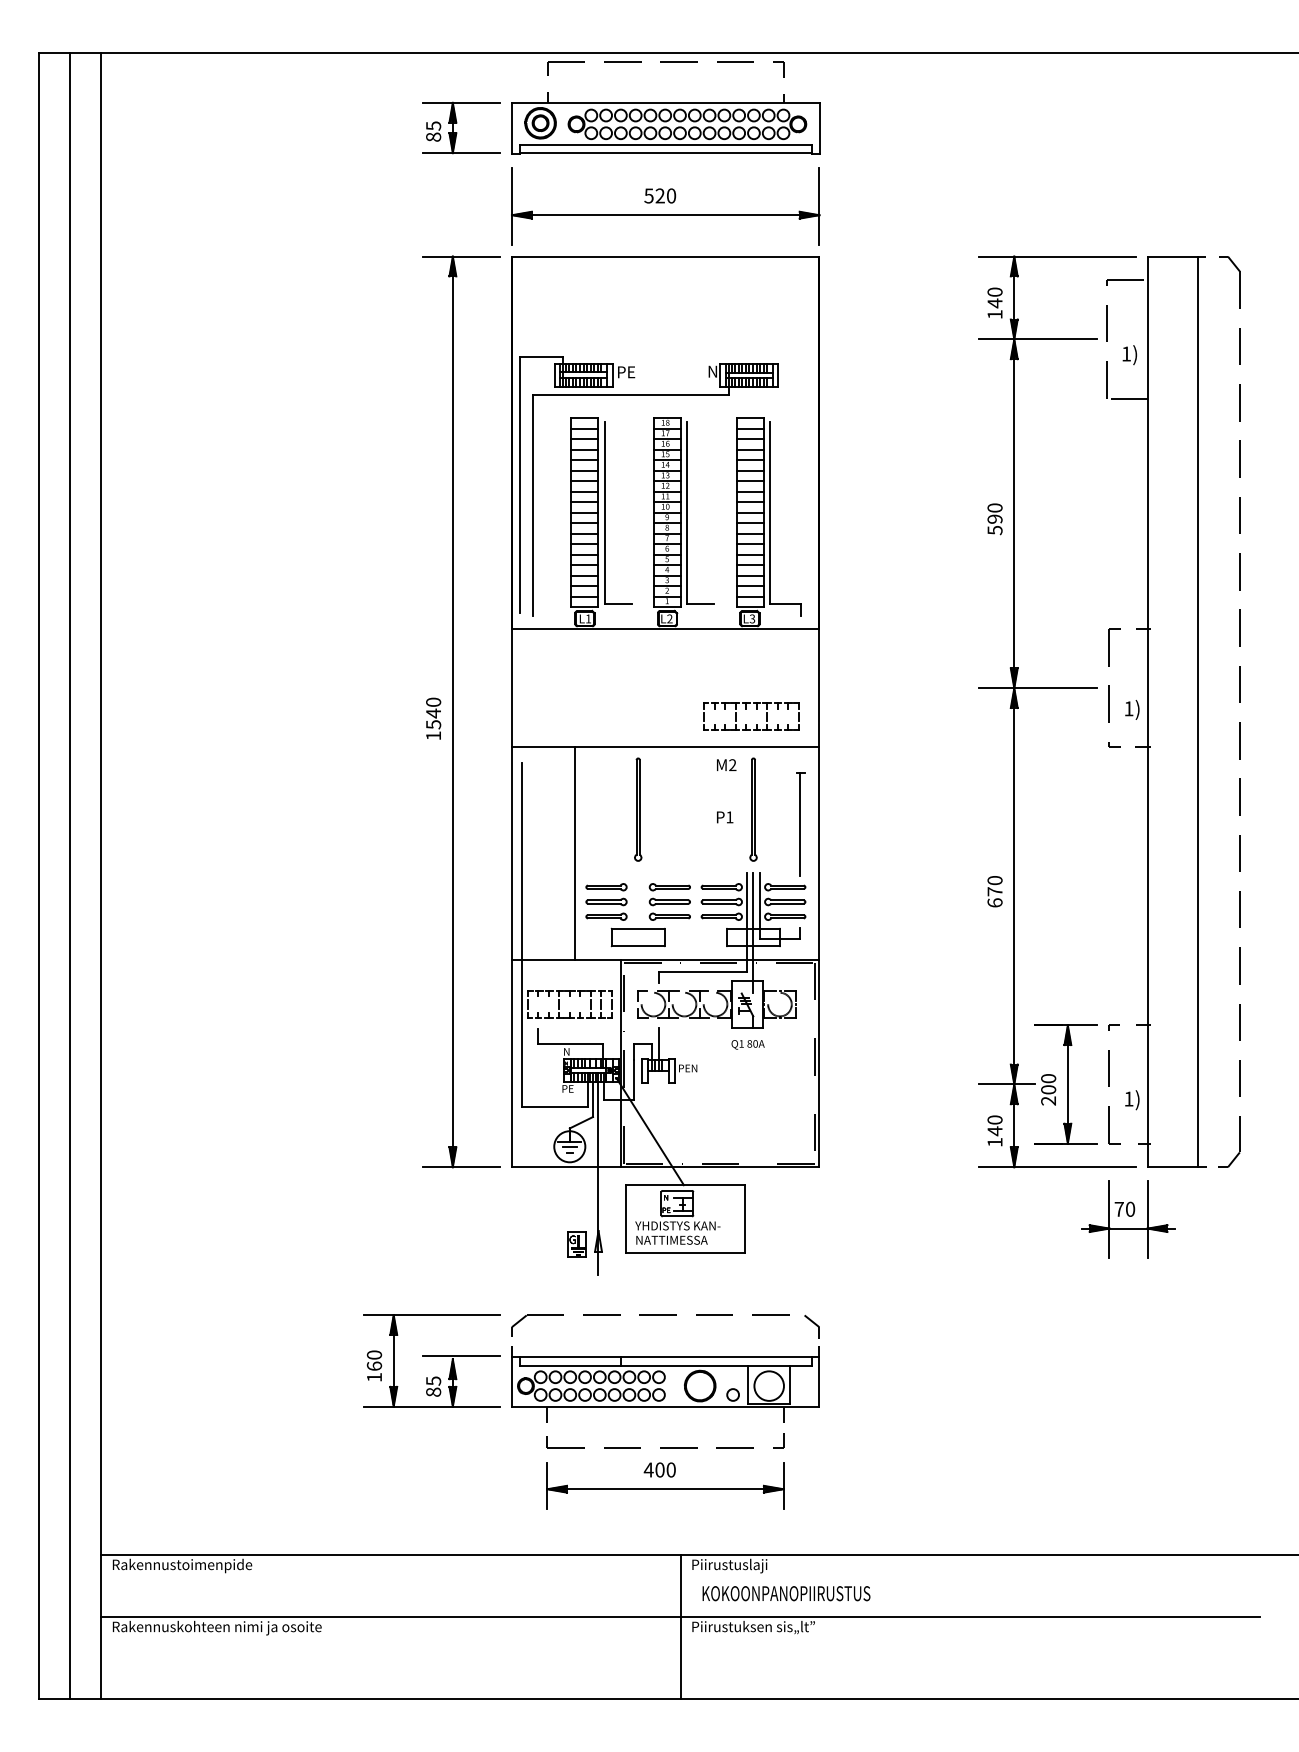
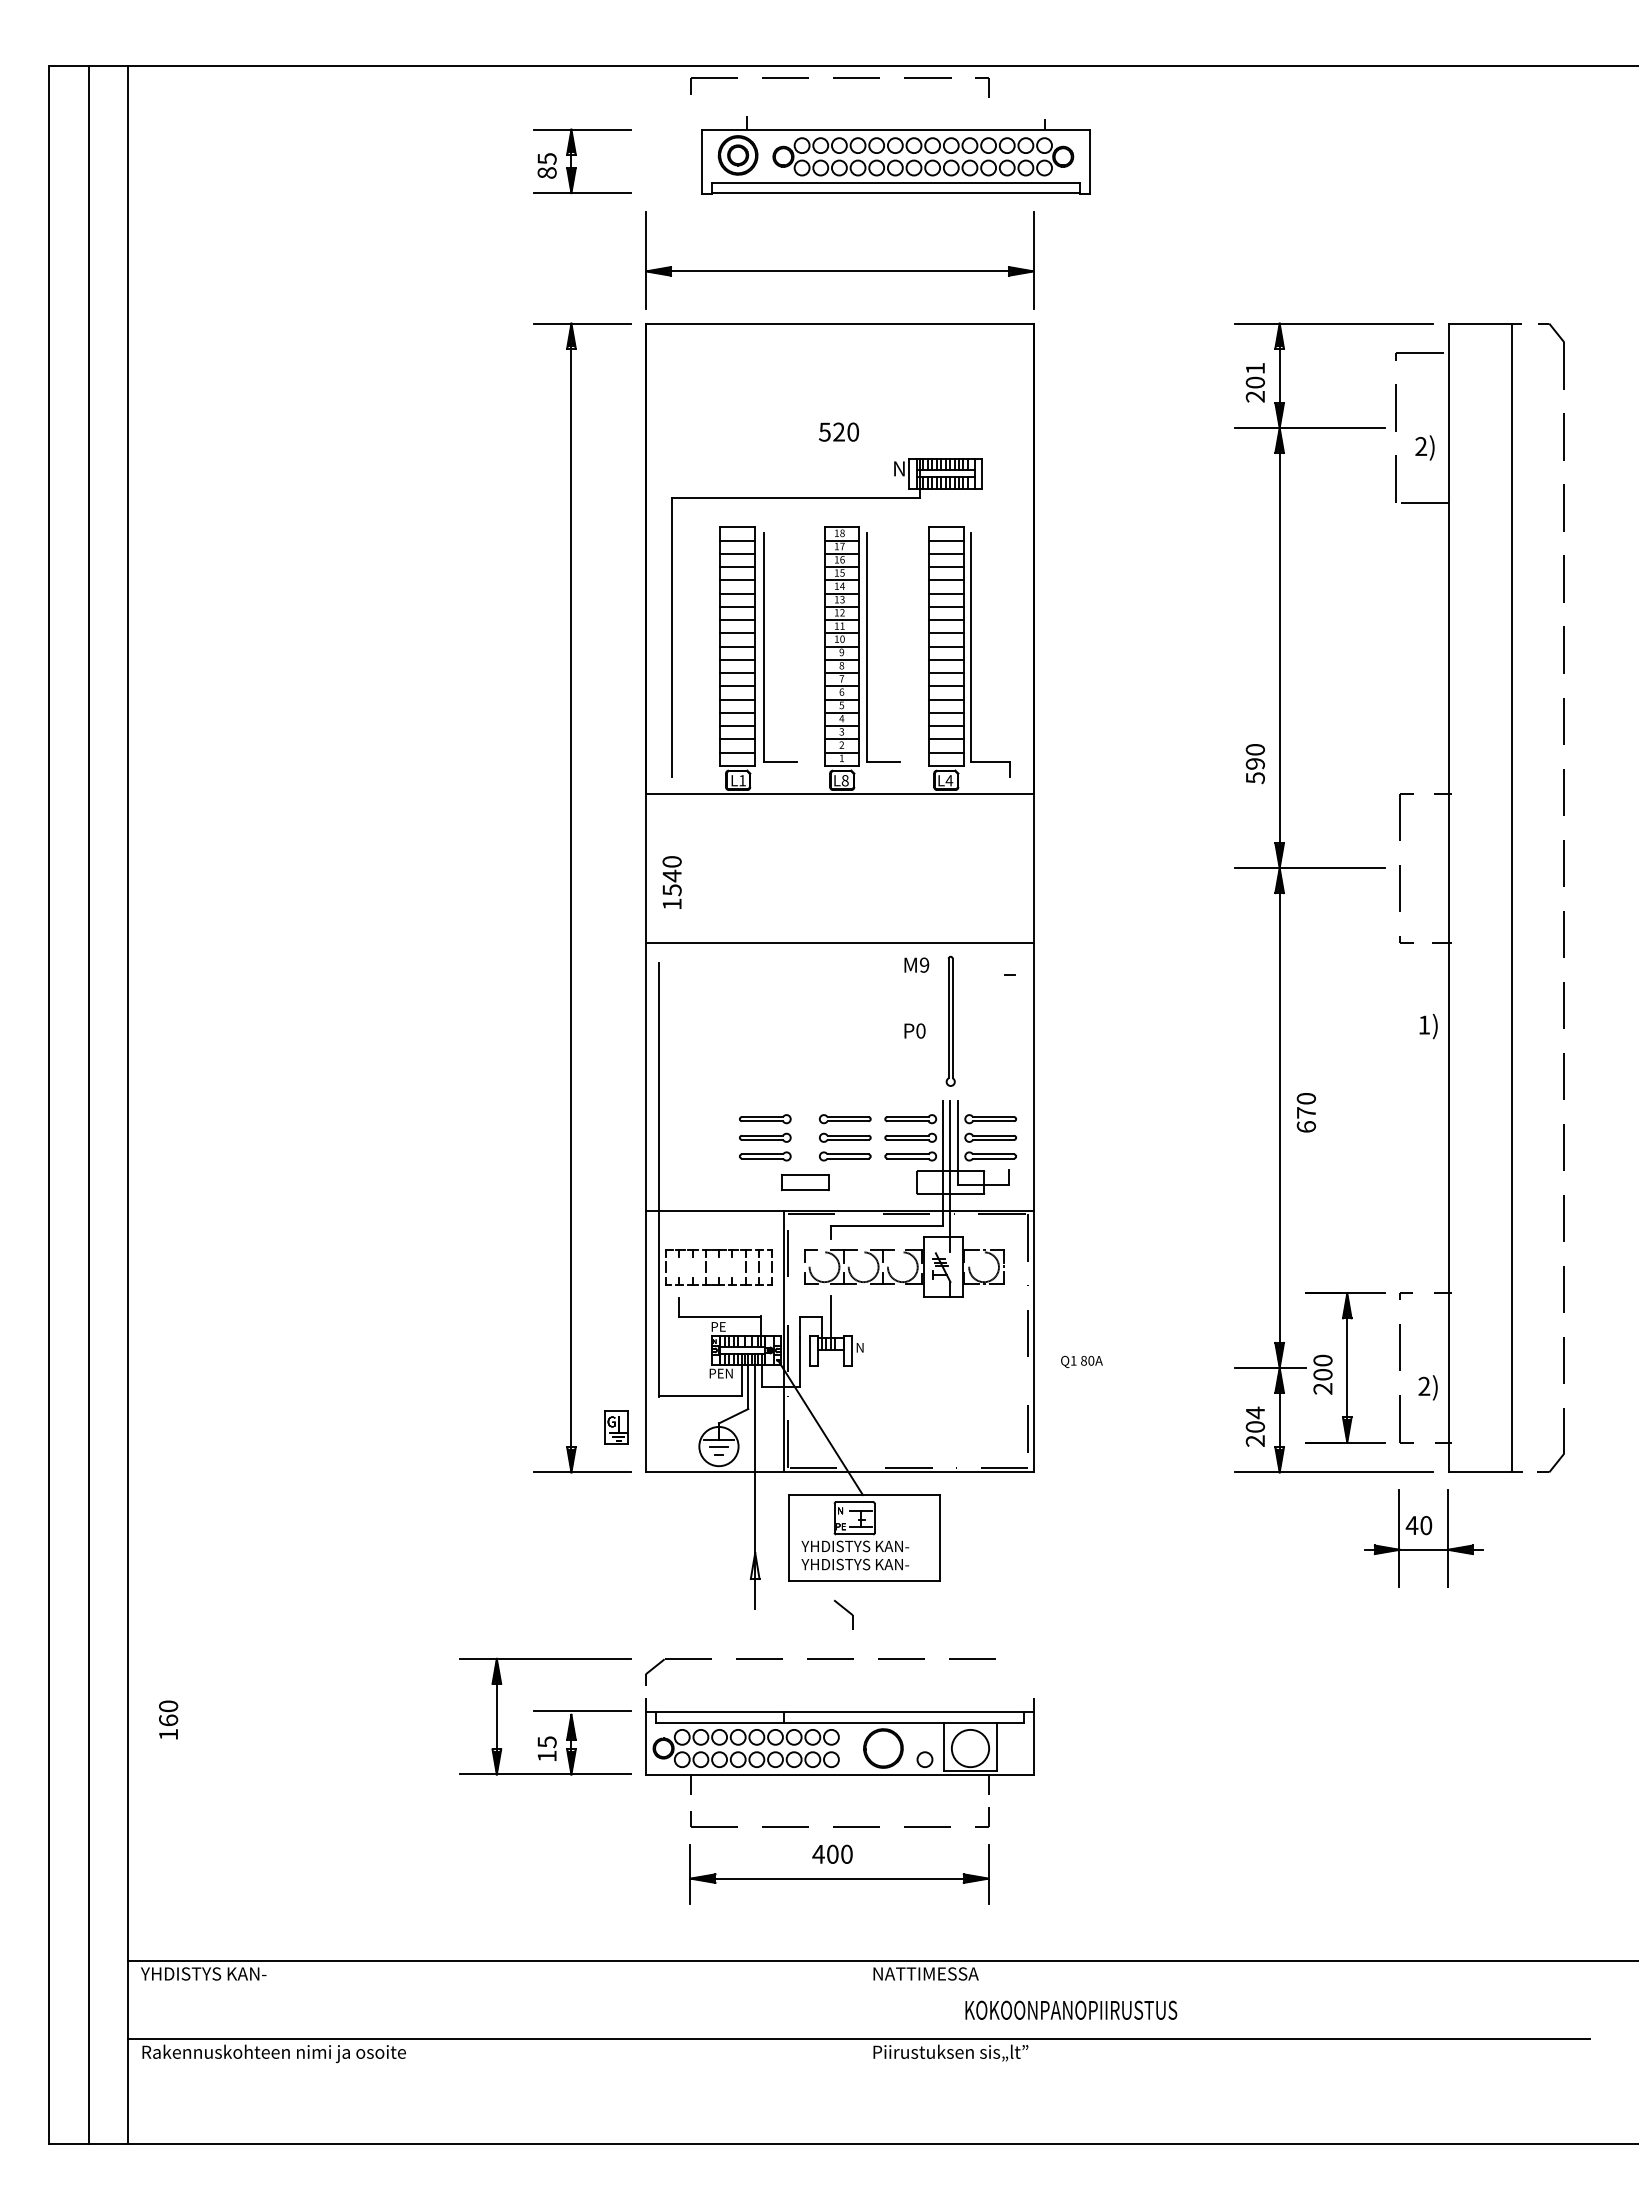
part: (665, 123) -> (895, 155), moved
text: (659, 195) -> (838, 431), moved
text: (994, 303) -> (1254, 382), 140 -> 201
text: (1126, 354) -> (1421, 446), 1) -> 2)
part: (520, 485) -> (656, 612), removed
text: (994, 519) -> (1254, 764), moved
text: (669, 618) -> (844, 780), L2 -> L8
text: (752, 618) -> (949, 780), L3 -> L4
part: (756, 709) -> (954, 895), removed
text: (1132, 709) -> (1428, 1026), moved
text: (433, 718) -> (671, 882), moved
text: (732, 765) -> (924, 965), M2 -> M9
part: (638, 809) -> (805, 1020), removed
text: (729, 816) -> (920, 1030), P1 -> P0
line: (800, 824) -> (1009, 1039), removed
line: (574, 853) -> (725, 1076), removed
text: (994, 891) -> (1305, 1112), moved
part: (637, 937) -> (804, 1182), size x0.7
text: (747, 1044) -> (1081, 1361), moved
text: (569, 1051) -> (718, 1326), N -> PE
text: (688, 1068) -> (868, 1347), PEN -> N
text: (577, 1088) -> (728, 1373), PE -> PEN
text: (1129, 1098) -> (1424, 1385), 1) -> 2)
text: (994, 1130) -> (1254, 1426), 140 -> 204
text: (1118, 1209) -> (1411, 1525), 70 -> 40
text: (678, 1240) -> (855, 1564), NATTIMESSA -> YHDISTYS KAN-
part: (576, 1244) -> (616, 1427), moved
part: (812, 1326) -> (843, 1614), moved
text: (374, 1365) -> (168, 1719), moved
text: (433, 1392) -> (546, 1756), 85 -> 15
text: (181, 1566) -> (229, 1975), Rakennustoimenpide -> YHDISTYS KAN-
text: (734, 1566) -> (926, 1975), Piirustuslaji -> NATTIMESSA
text: (786, 1592) -> (1071, 2009), moved
line: (680, 1626) -> (858, 2051), removed

